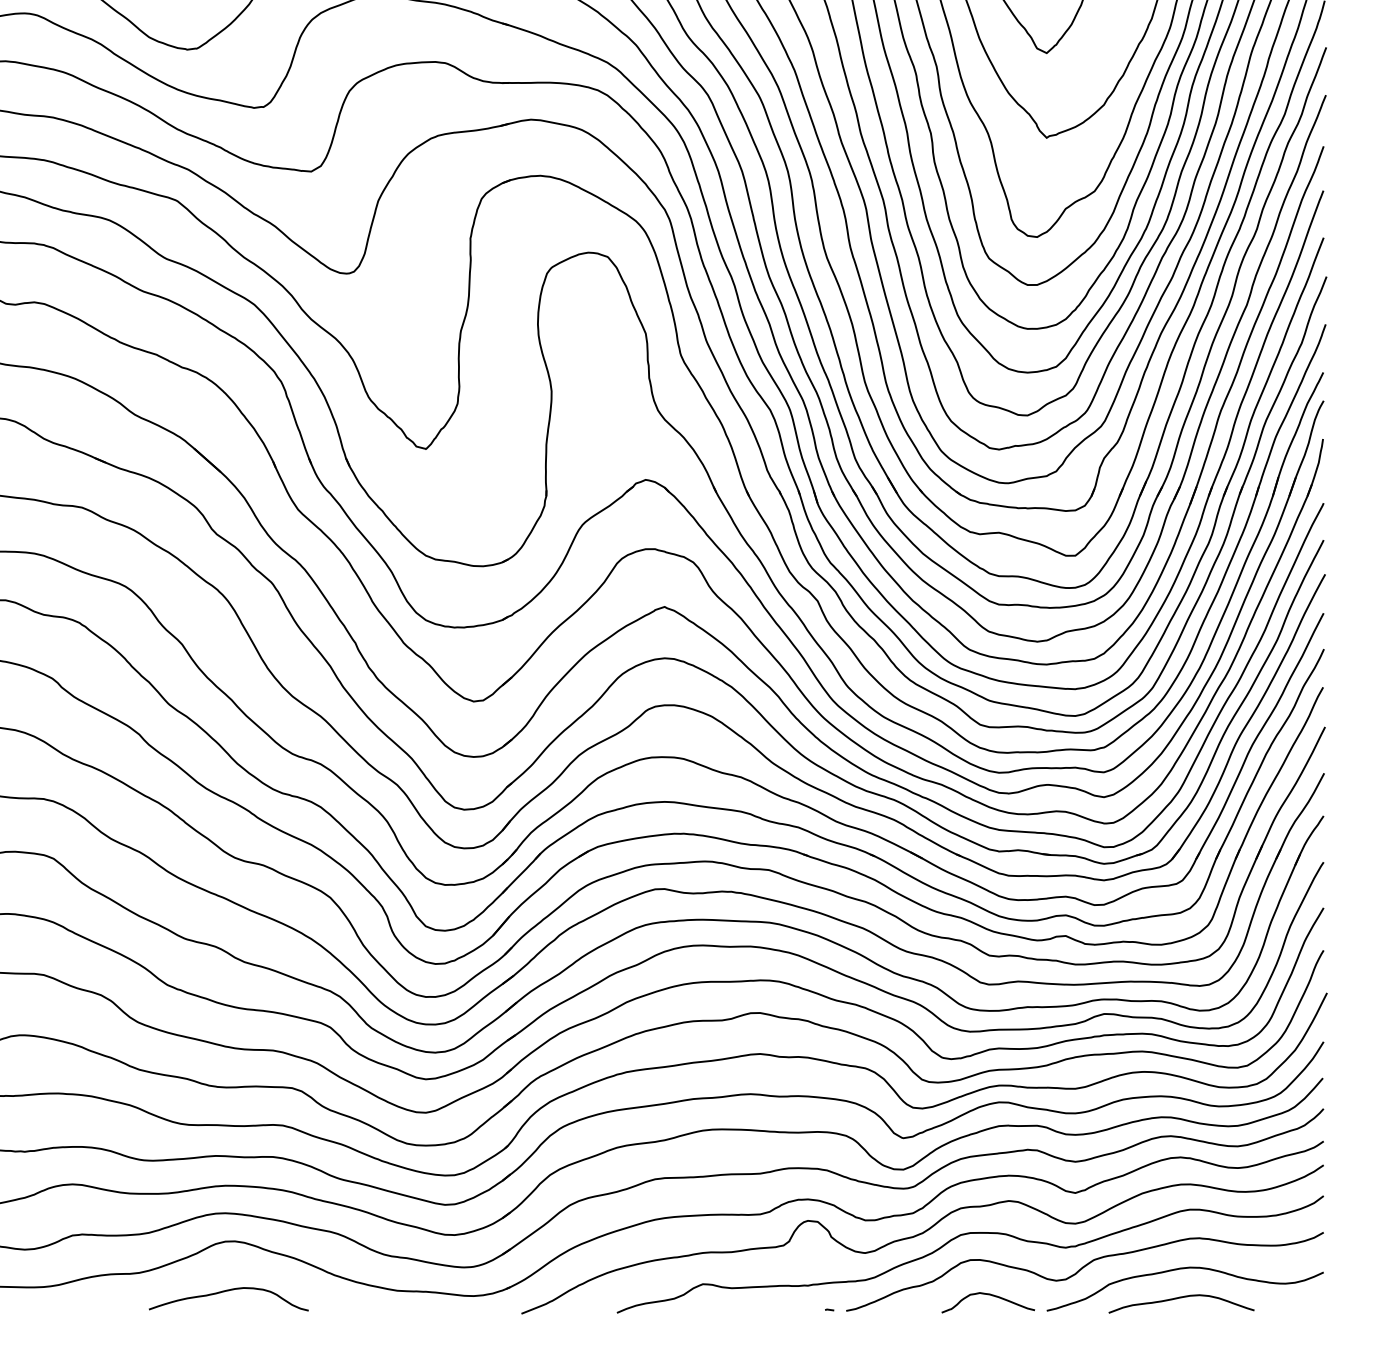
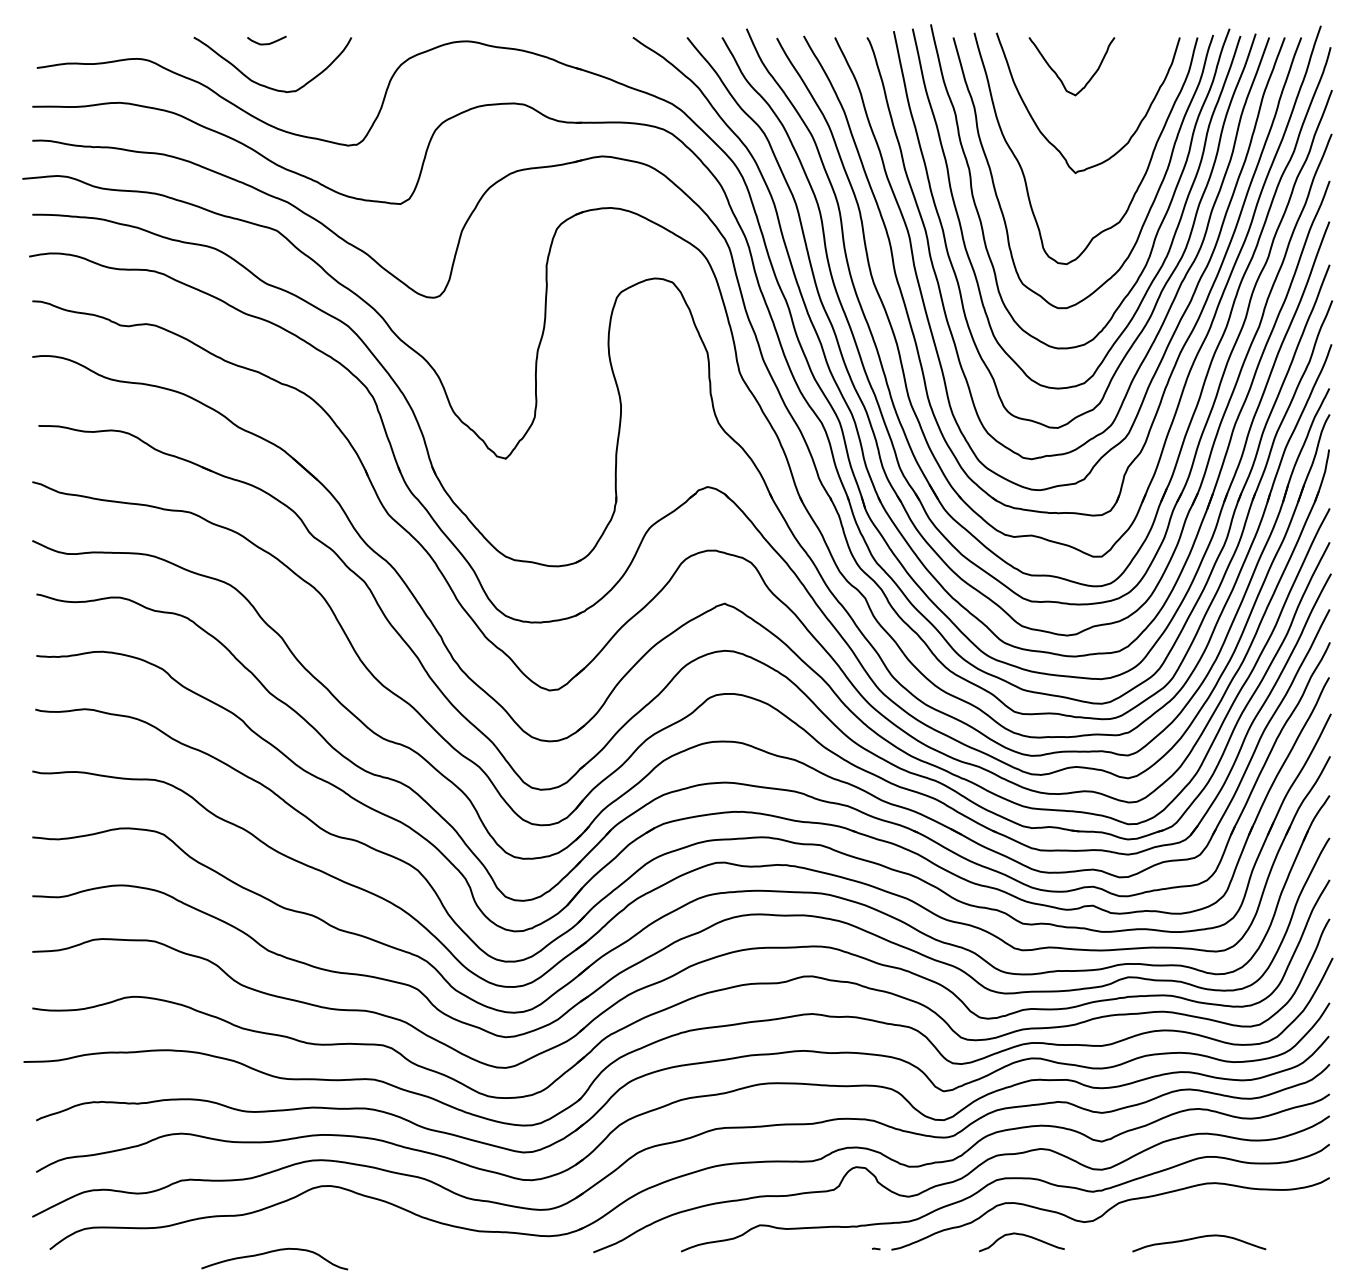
curve: (1185, 1269) -> (1202, 1211), removed
curve: (227, 1292) -> (273, 1252), moved

